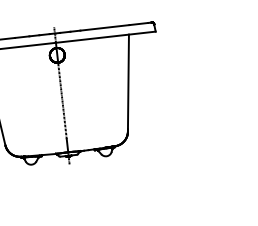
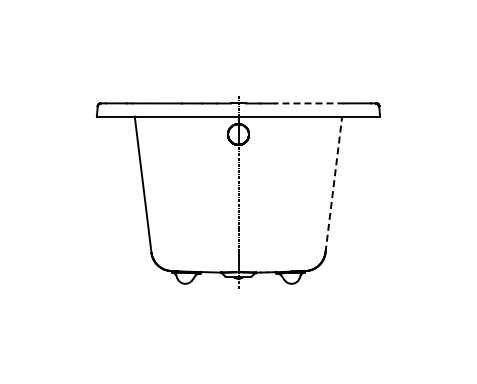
line: (104, 27) -> (309, 103), solid -> dashed
line: (128, 83) -> (333, 184), solid -> dashed

